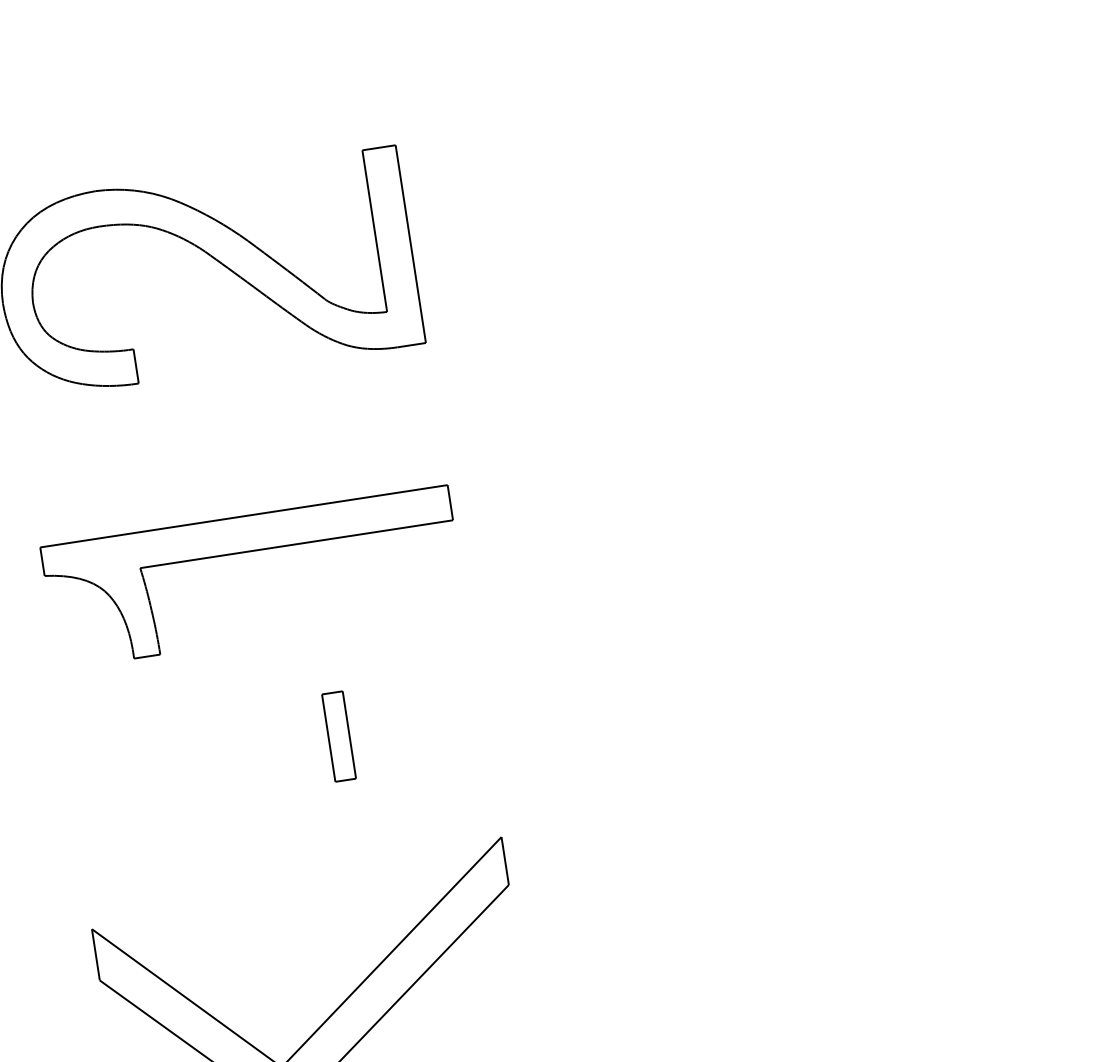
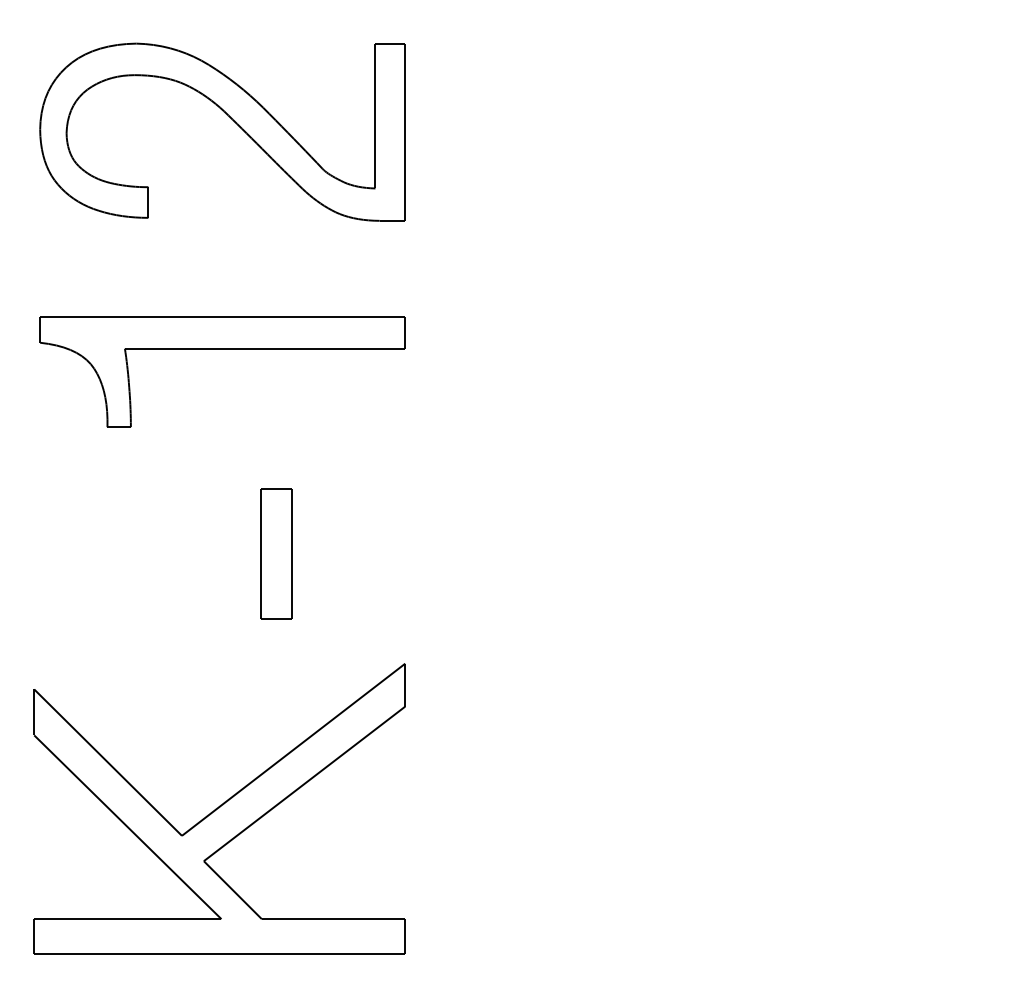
part: (249, 552) -> (222, 349), moved
part: (339, 736) -> (276, 553), size x1.67

